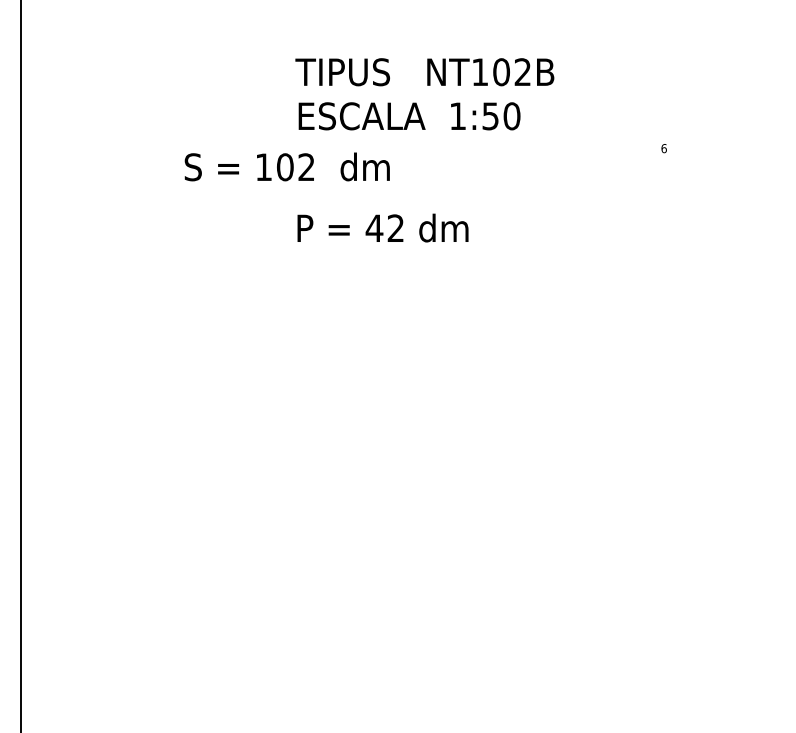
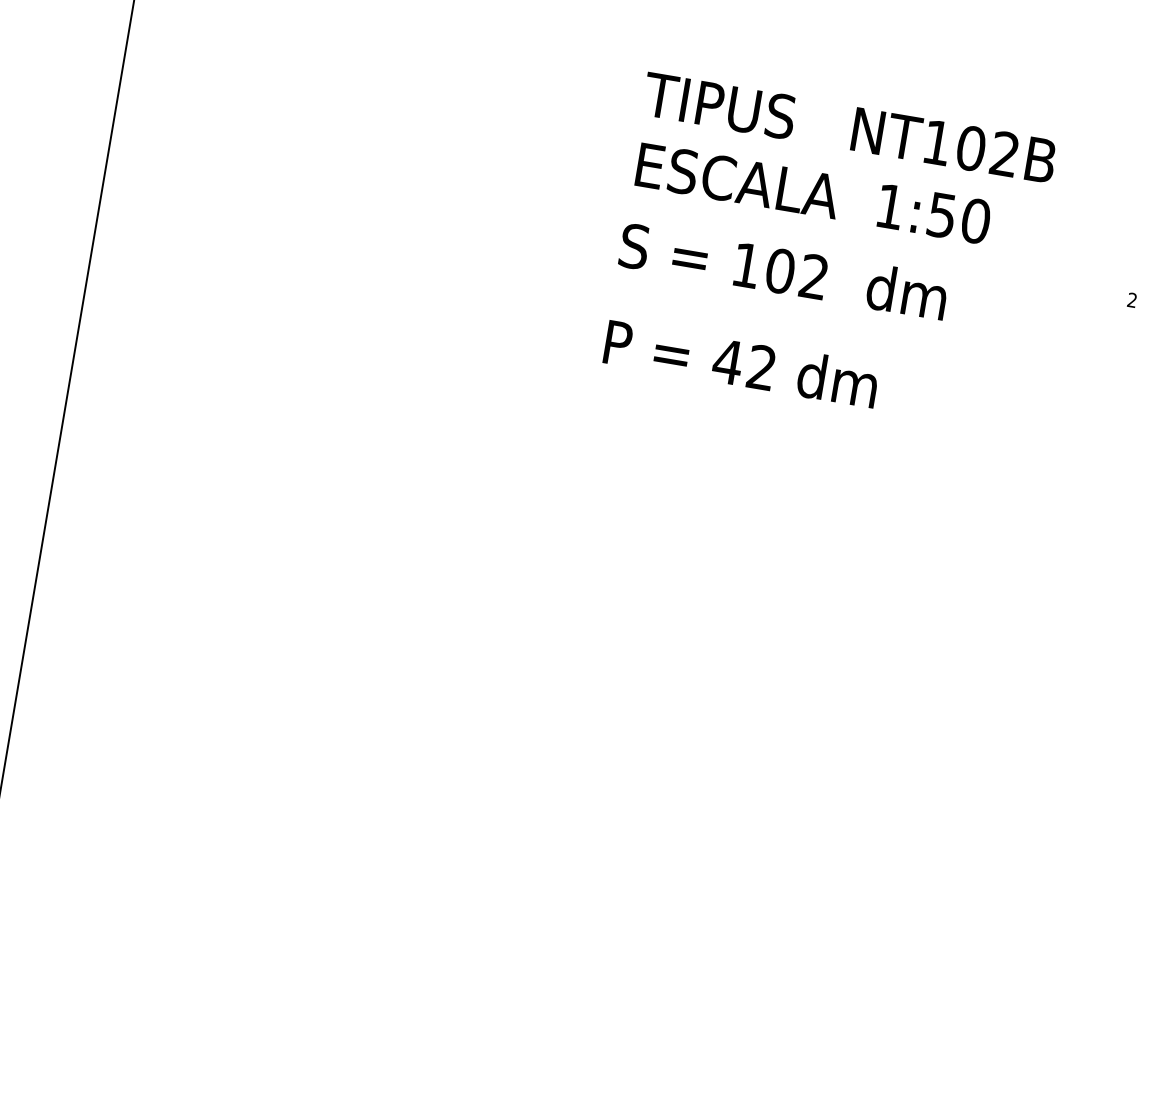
text: (424, 72) -> (848, 128), moved
text: (409, 116) -> (813, 193), moved
text: (663, 148) -> (1131, 299), 6 -> 2
text: (286, 166) -> (782, 270), moved
text: (382, 227) -> (740, 362), moved

